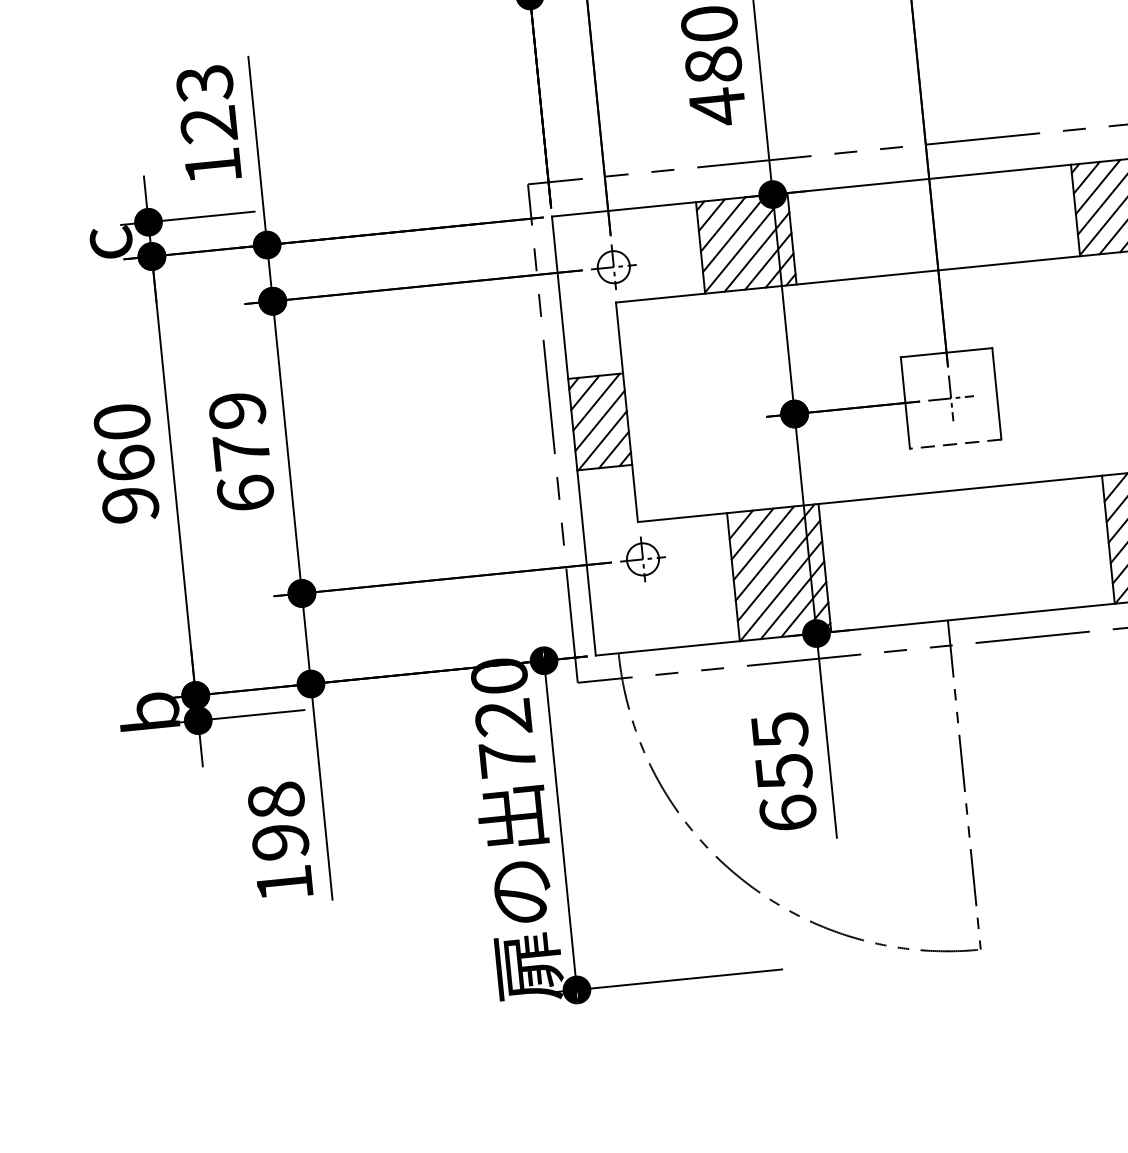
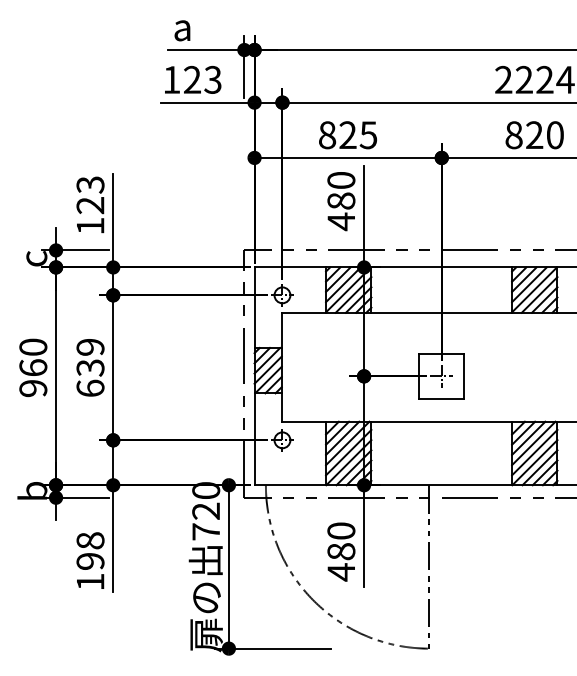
line: (955, 445) -> (441, 399), dashed -> solid
text: (241, 451) -> (90, 367), 679 -> 639
text: (784, 771) -> (341, 551), 655 -> 480

